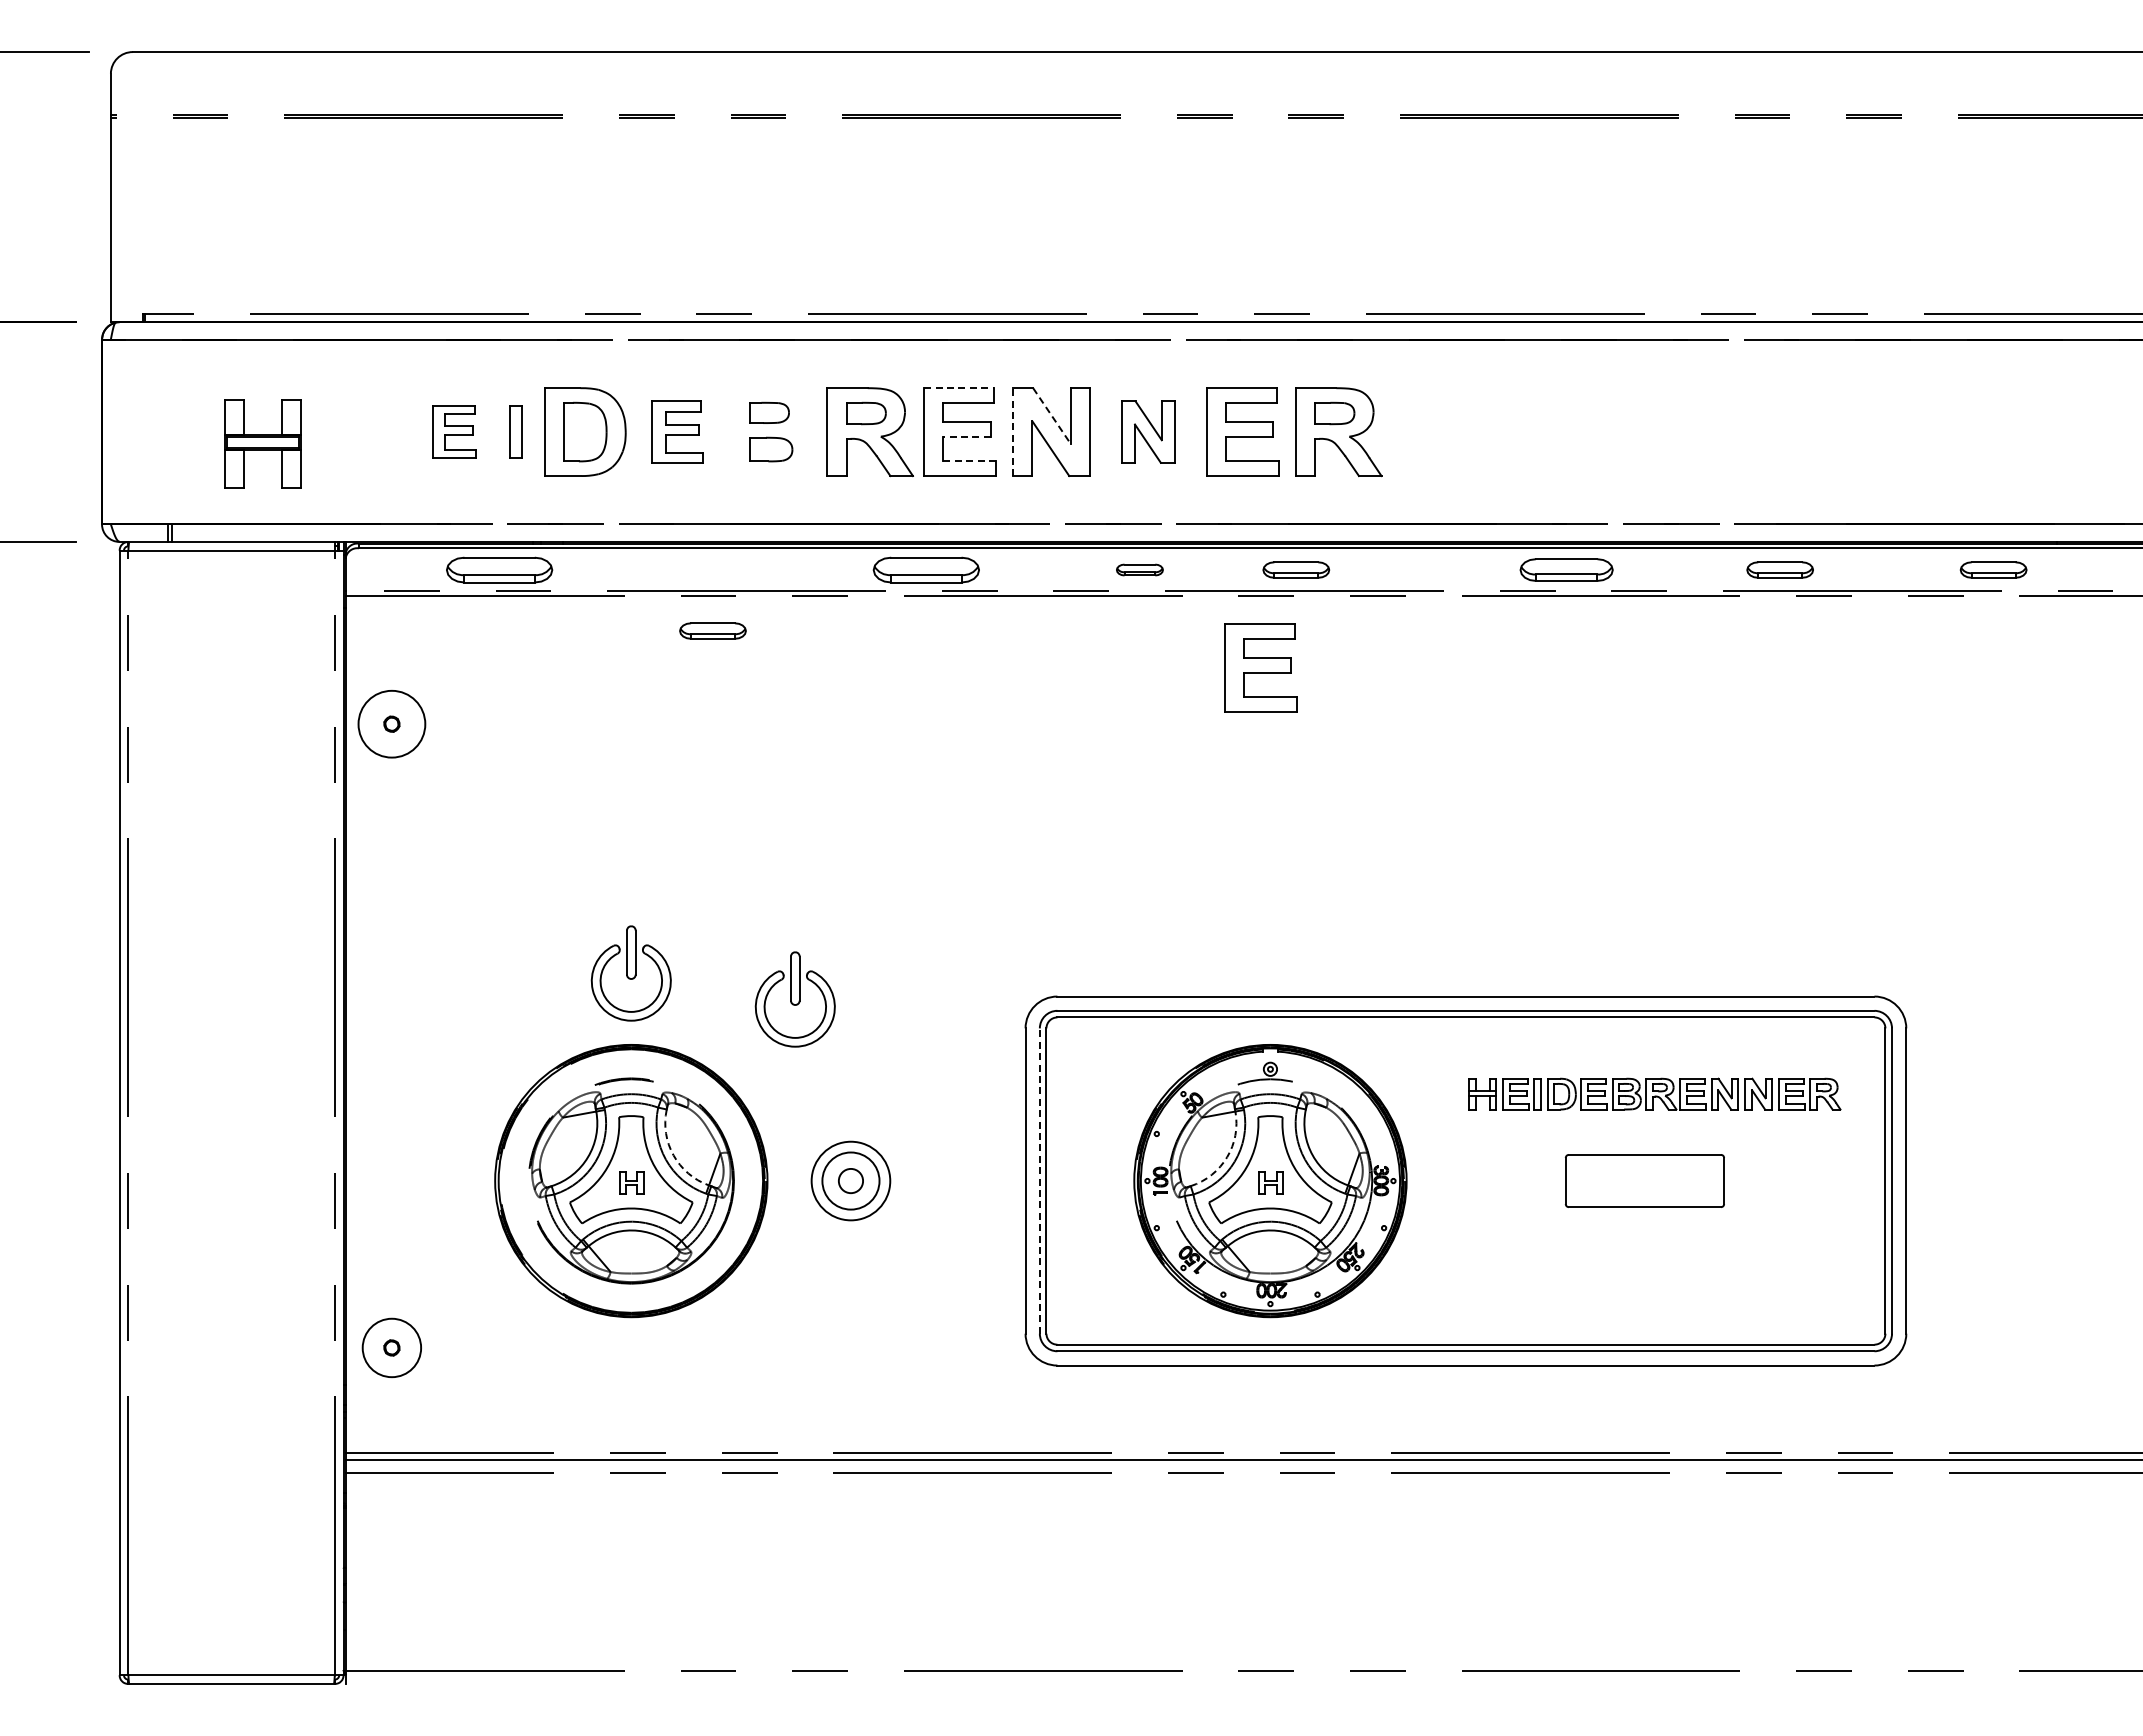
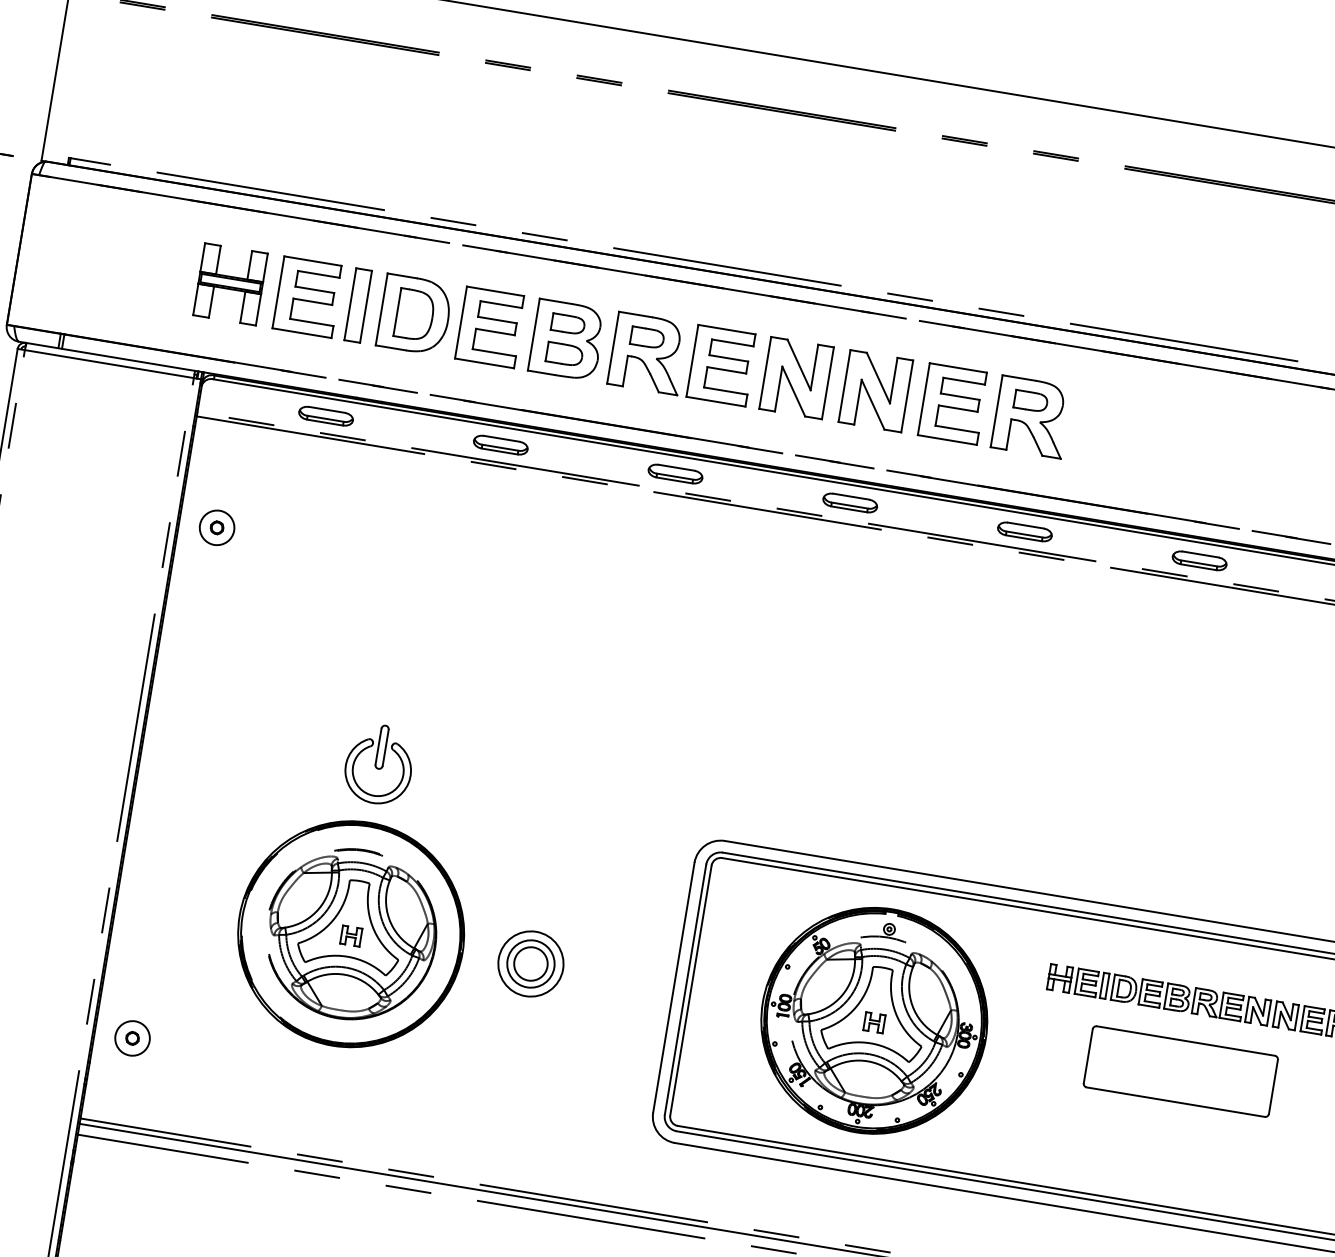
line: (959, 388) -> (727, 329), dashed -> solid
line: (1051, 415) -> (798, 364), dashed -> solid
part: (454, 431) -> (307, 296), size x1.67
part: (515, 431) -> (357, 304), size x1.67
part: (677, 431) -> (490, 326), size x1.43
part: (771, 431) -> (567, 339), added
part: (1148, 431) -> (876, 390), size x1.43
line: (1013, 432) -> (765, 373), dashed -> solid
line: (967, 436) -> (727, 370), dashed -> solid
part: (262, 443) -> (230, 283), moved
line: (970, 461) -> (726, 391), dashed -> solid
part: (499, 569) -> (326, 415), size x0.62
part: (926, 569) -> (675, 473), size x0.62
part: (1139, 569) -> (850, 502), size x1.43
part: (1296, 569) -> (1025, 531), moved
part: (1566, 569) -> (1199, 560), size x0.71
part: (712, 630) -> (500, 444), moved
part: (1260, 667) -> (935, 599), removed
circle: (391, 724) -> (216, 528), size x0.62
part: (794, 999) -> (509, 807), removed
arc: (673, 1155) -> (389, 919), dashed -> solid
arc: (1227, 1157) -> (842, 995), dashed -> solid
circle: (850, 1180) -> (530, 963), size x1.67
part: (1644, 1180) -> (1180, 1071), size x1.43
line: (1039, 1181) -> (685, 989), dashed -> solid
circle: (391, 1347) -> (132, 1037), size x0.71

